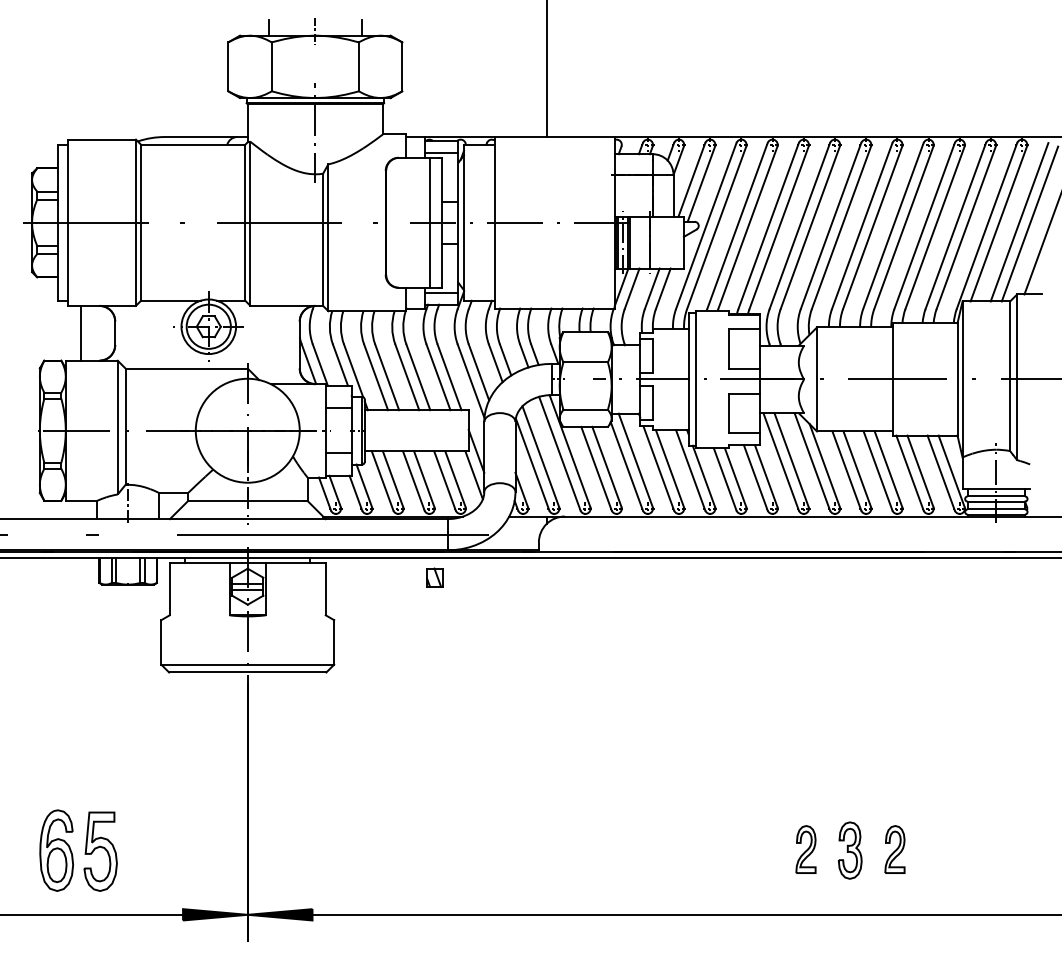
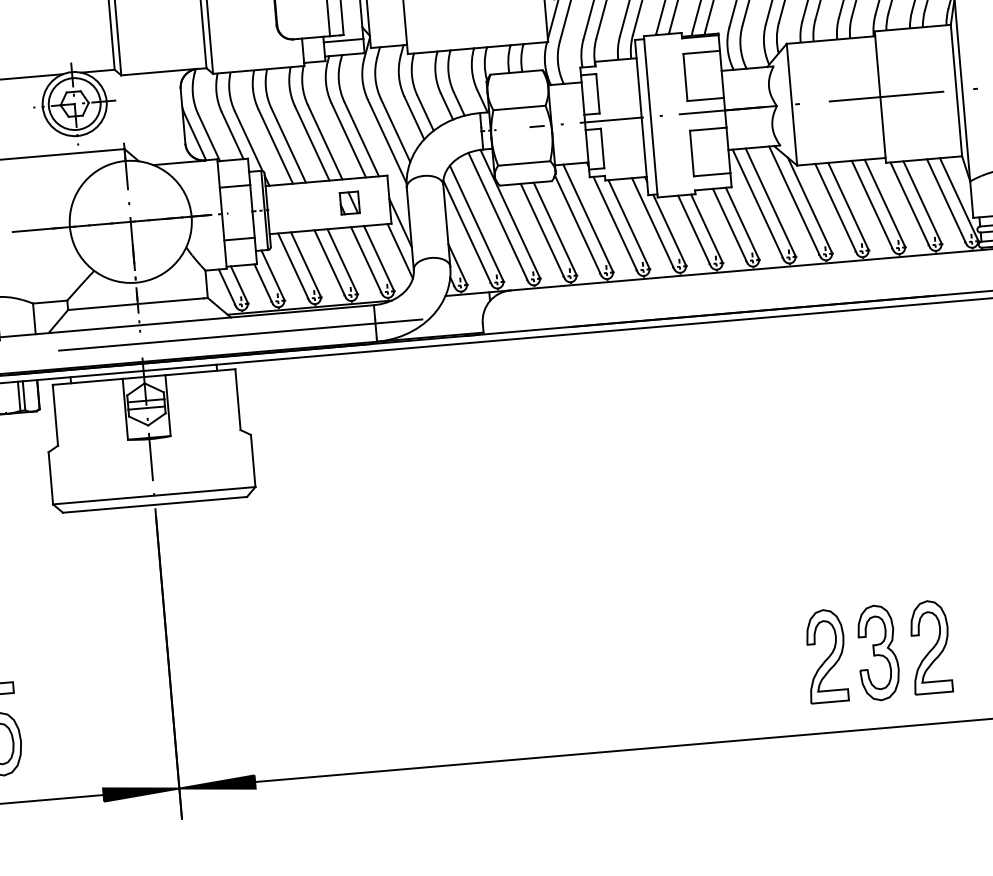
part: (434, 577) -> (349, 202), moved
part: (805, 849) -> (825, 656), size x1.67
part: (894, 849) -> (929, 647), size x1.67
part: (850, 850) -> (878, 652), size x1.43

